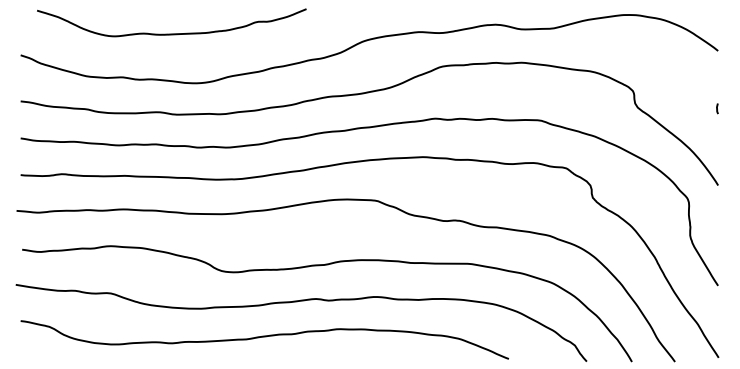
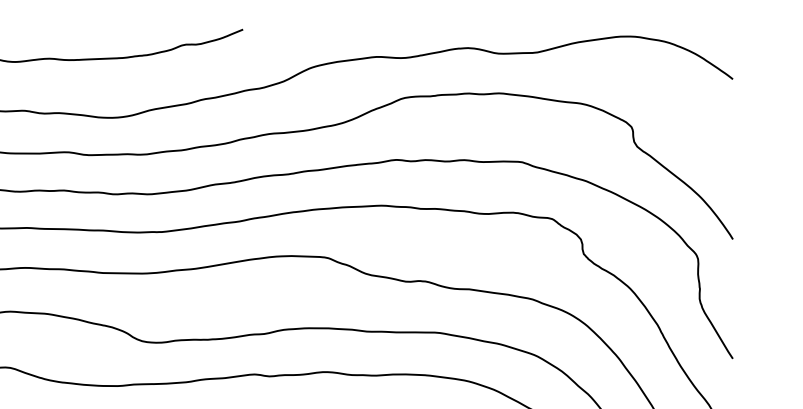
curve: (717, 108) -> (732, 147), removed

